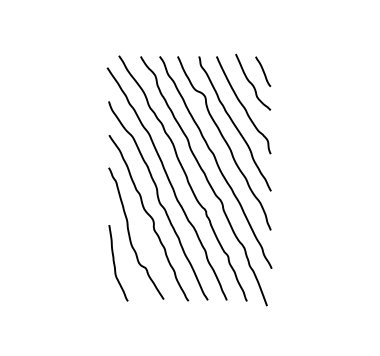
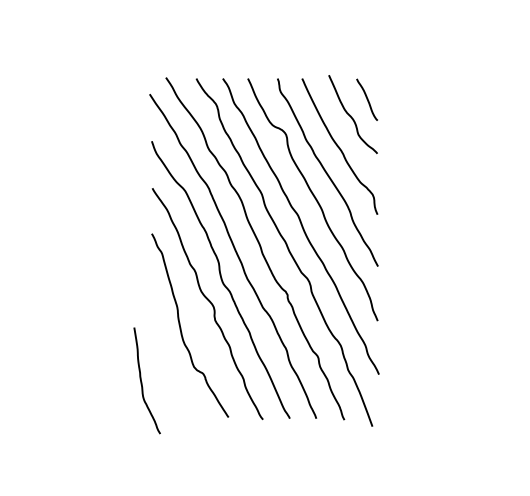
curve: (115, 264) -> (142, 382), moved

